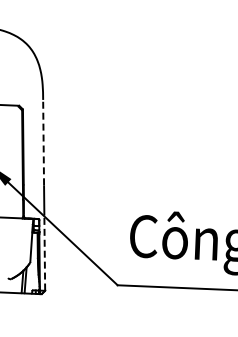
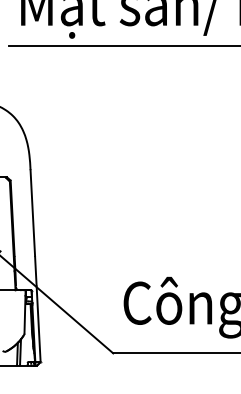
line: (43, 143) -> (32, 213), dashed -> solid
line: (44, 253) -> (38, 324), dashed -> solid

